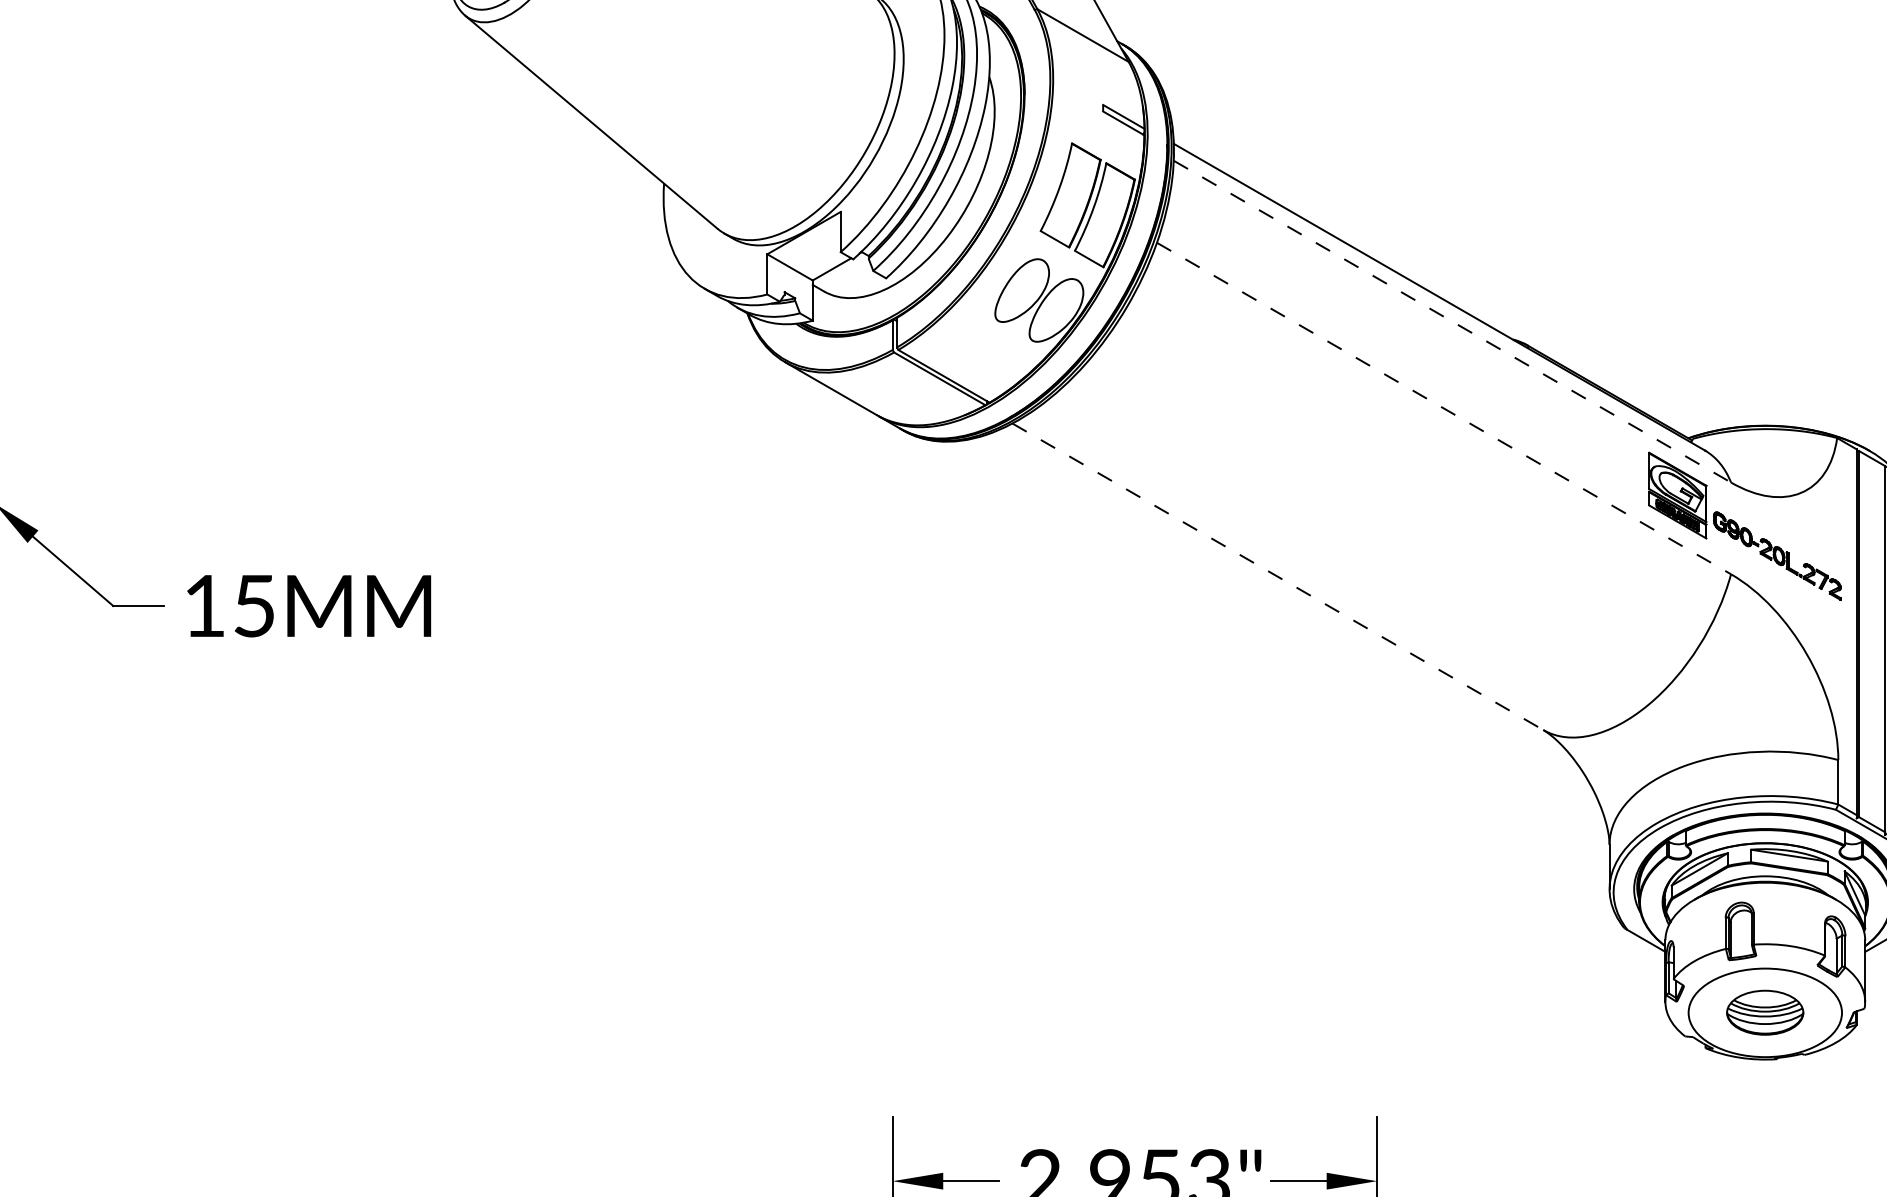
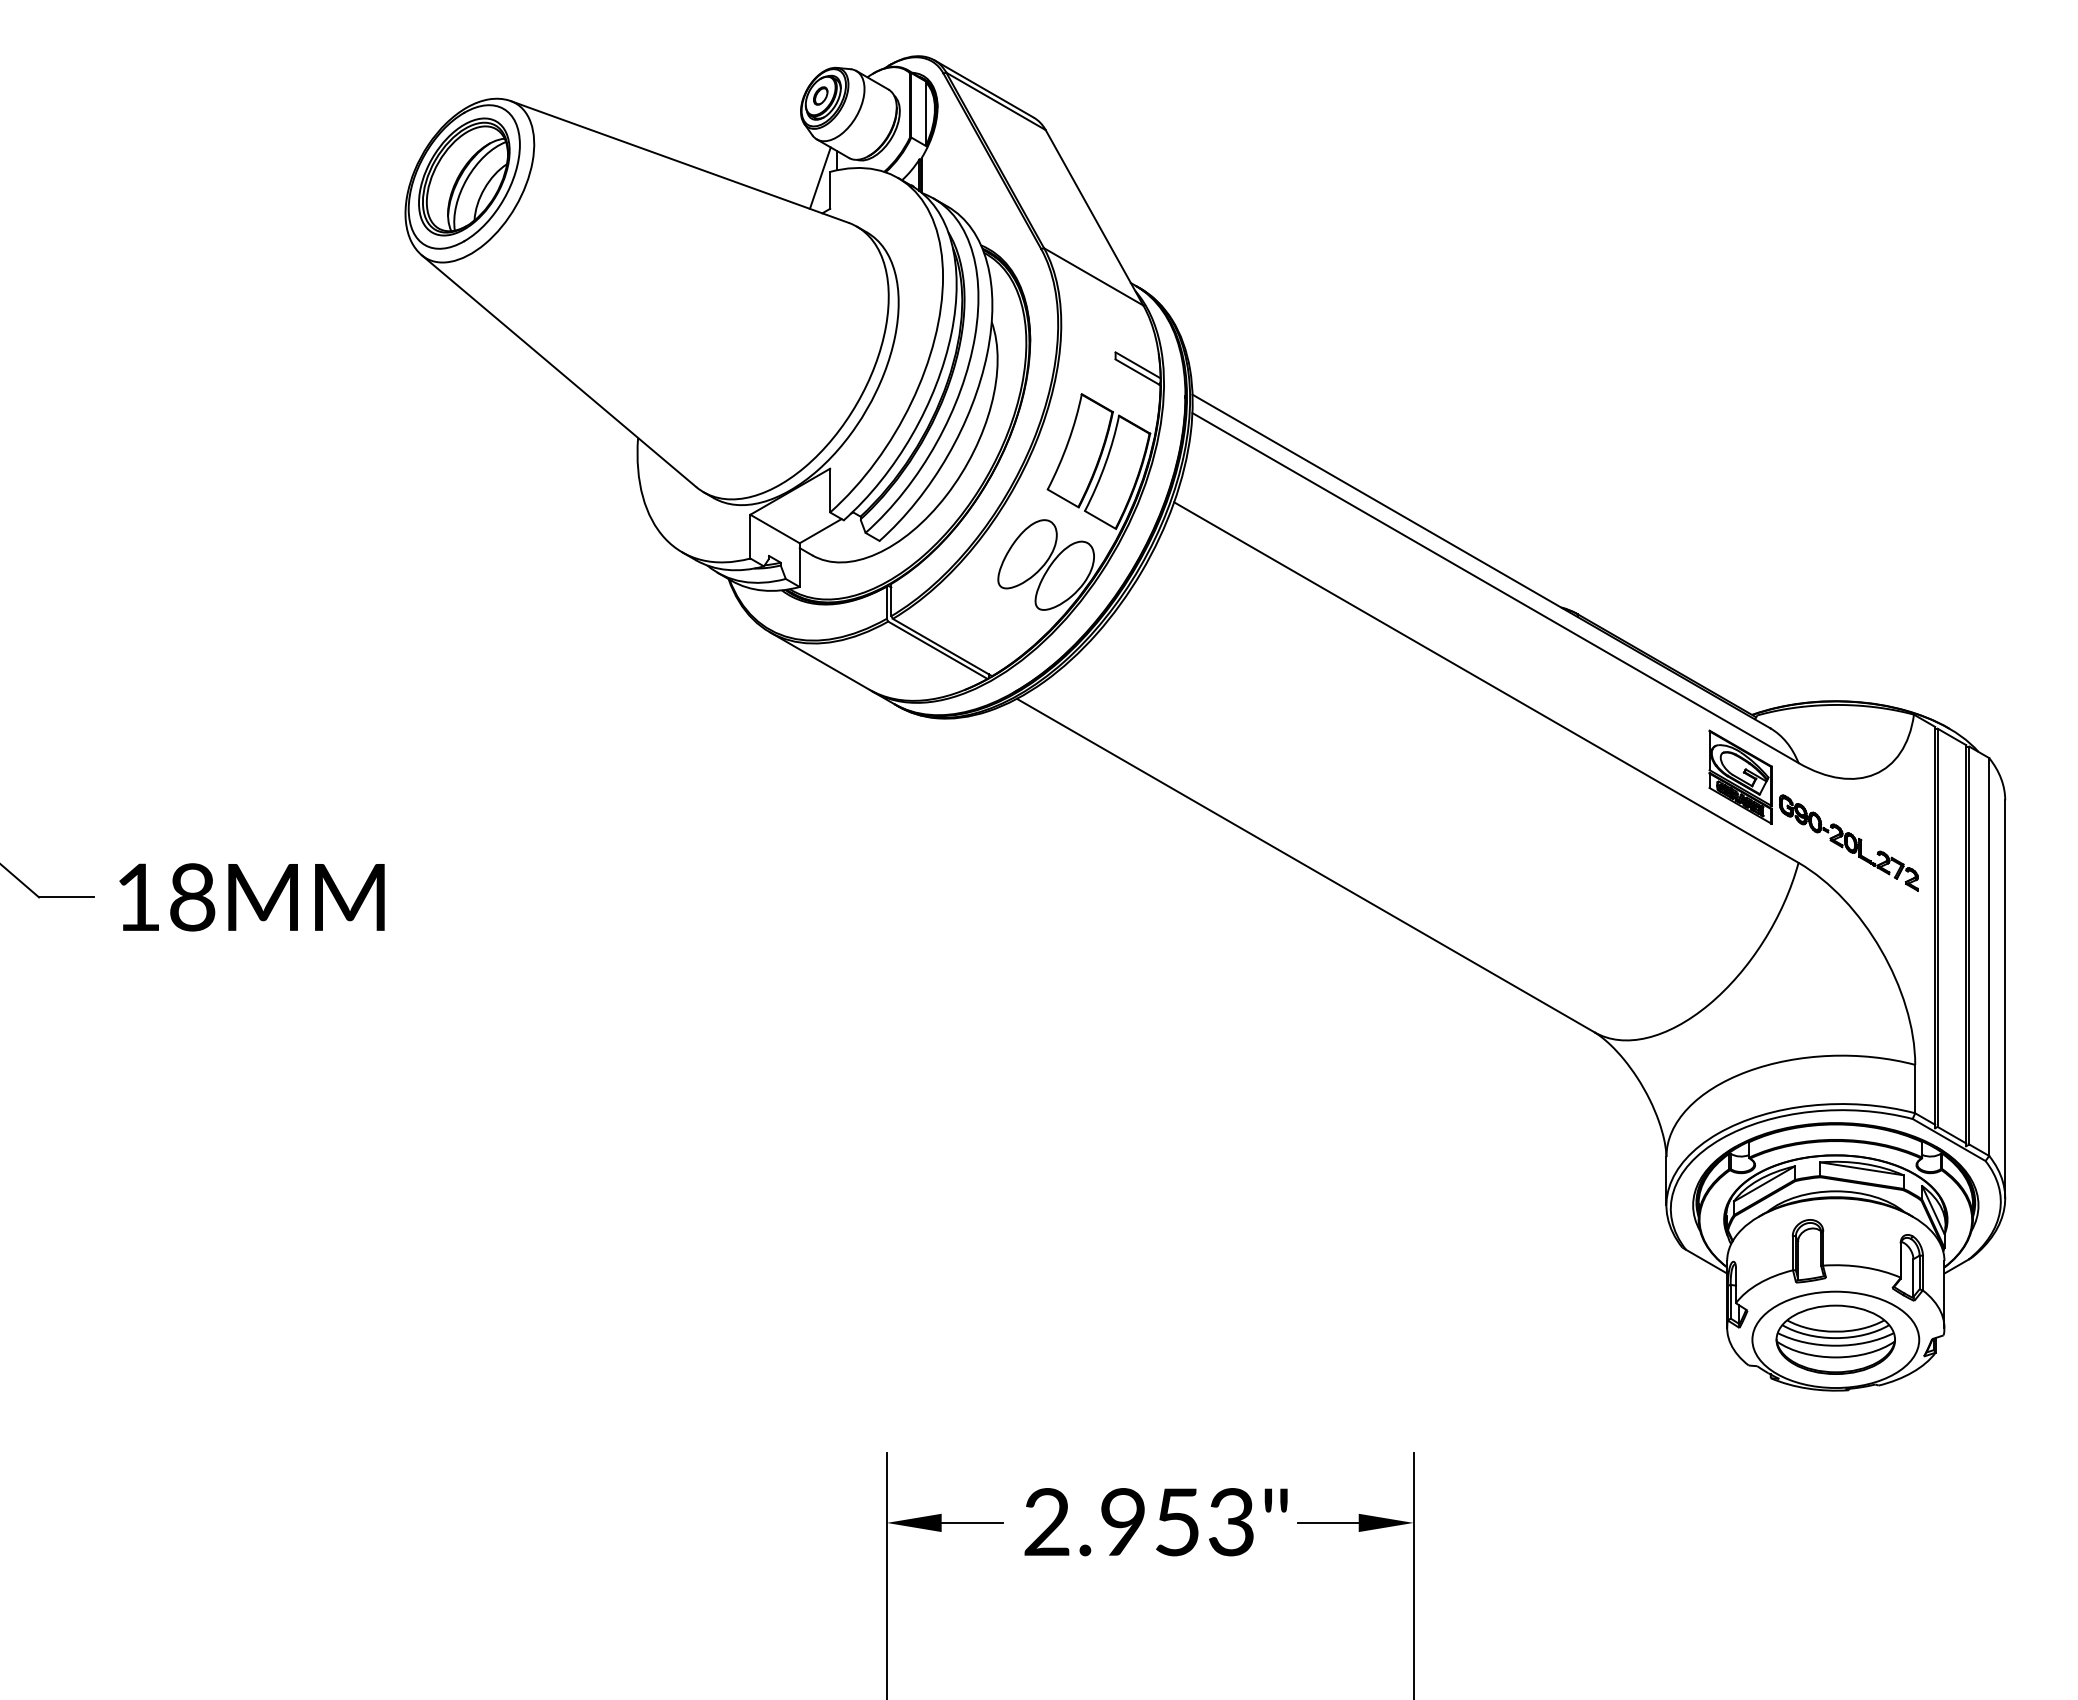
line: (1452, 322) -> (1495, 588), dashed -> solid
line: (1444, 408) -> (1486, 682), dashed -> solid
line: (1278, 576) -> (1306, 865), dashed -> solid
text: (254, 606) -> (192, 897), 15MM -> 18MM
part: (1765, 1012) -> (1835, 1339), size x1.43

